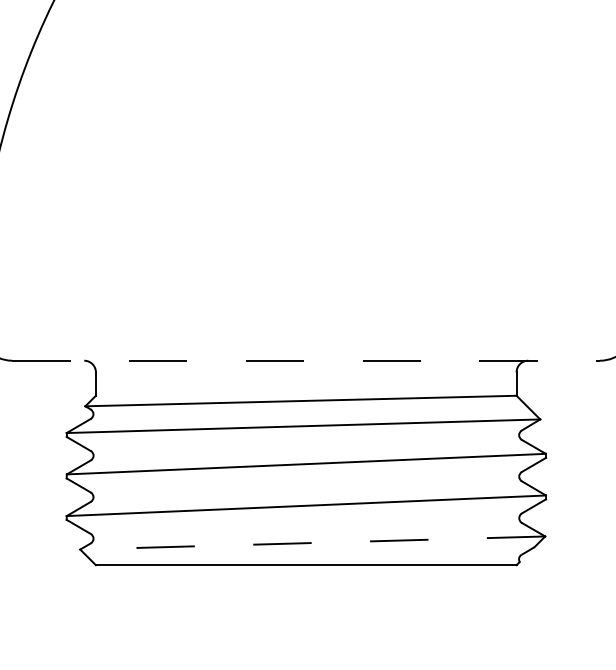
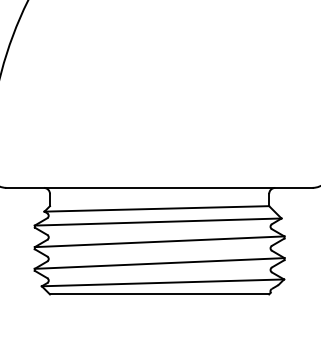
line: (306, 359) -> (159, 187), dashed -> solid
line: (311, 542) -> (162, 282), dashed -> solid

